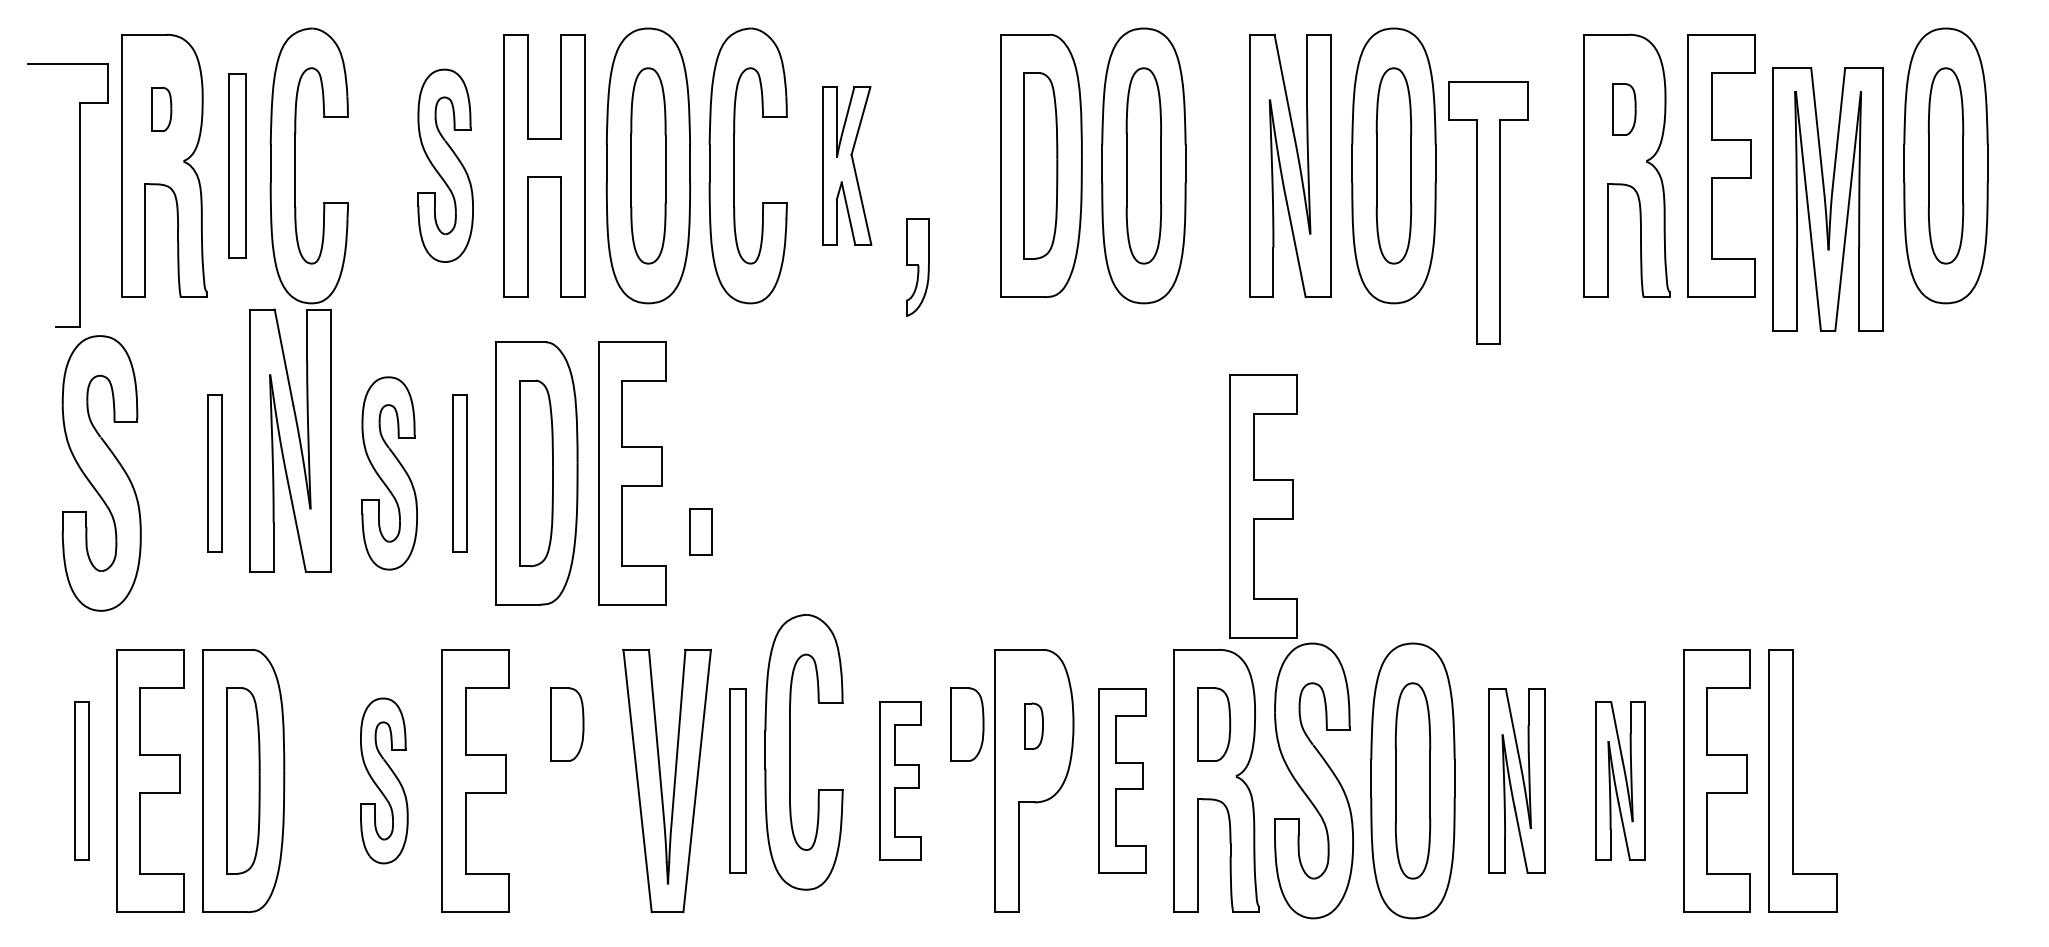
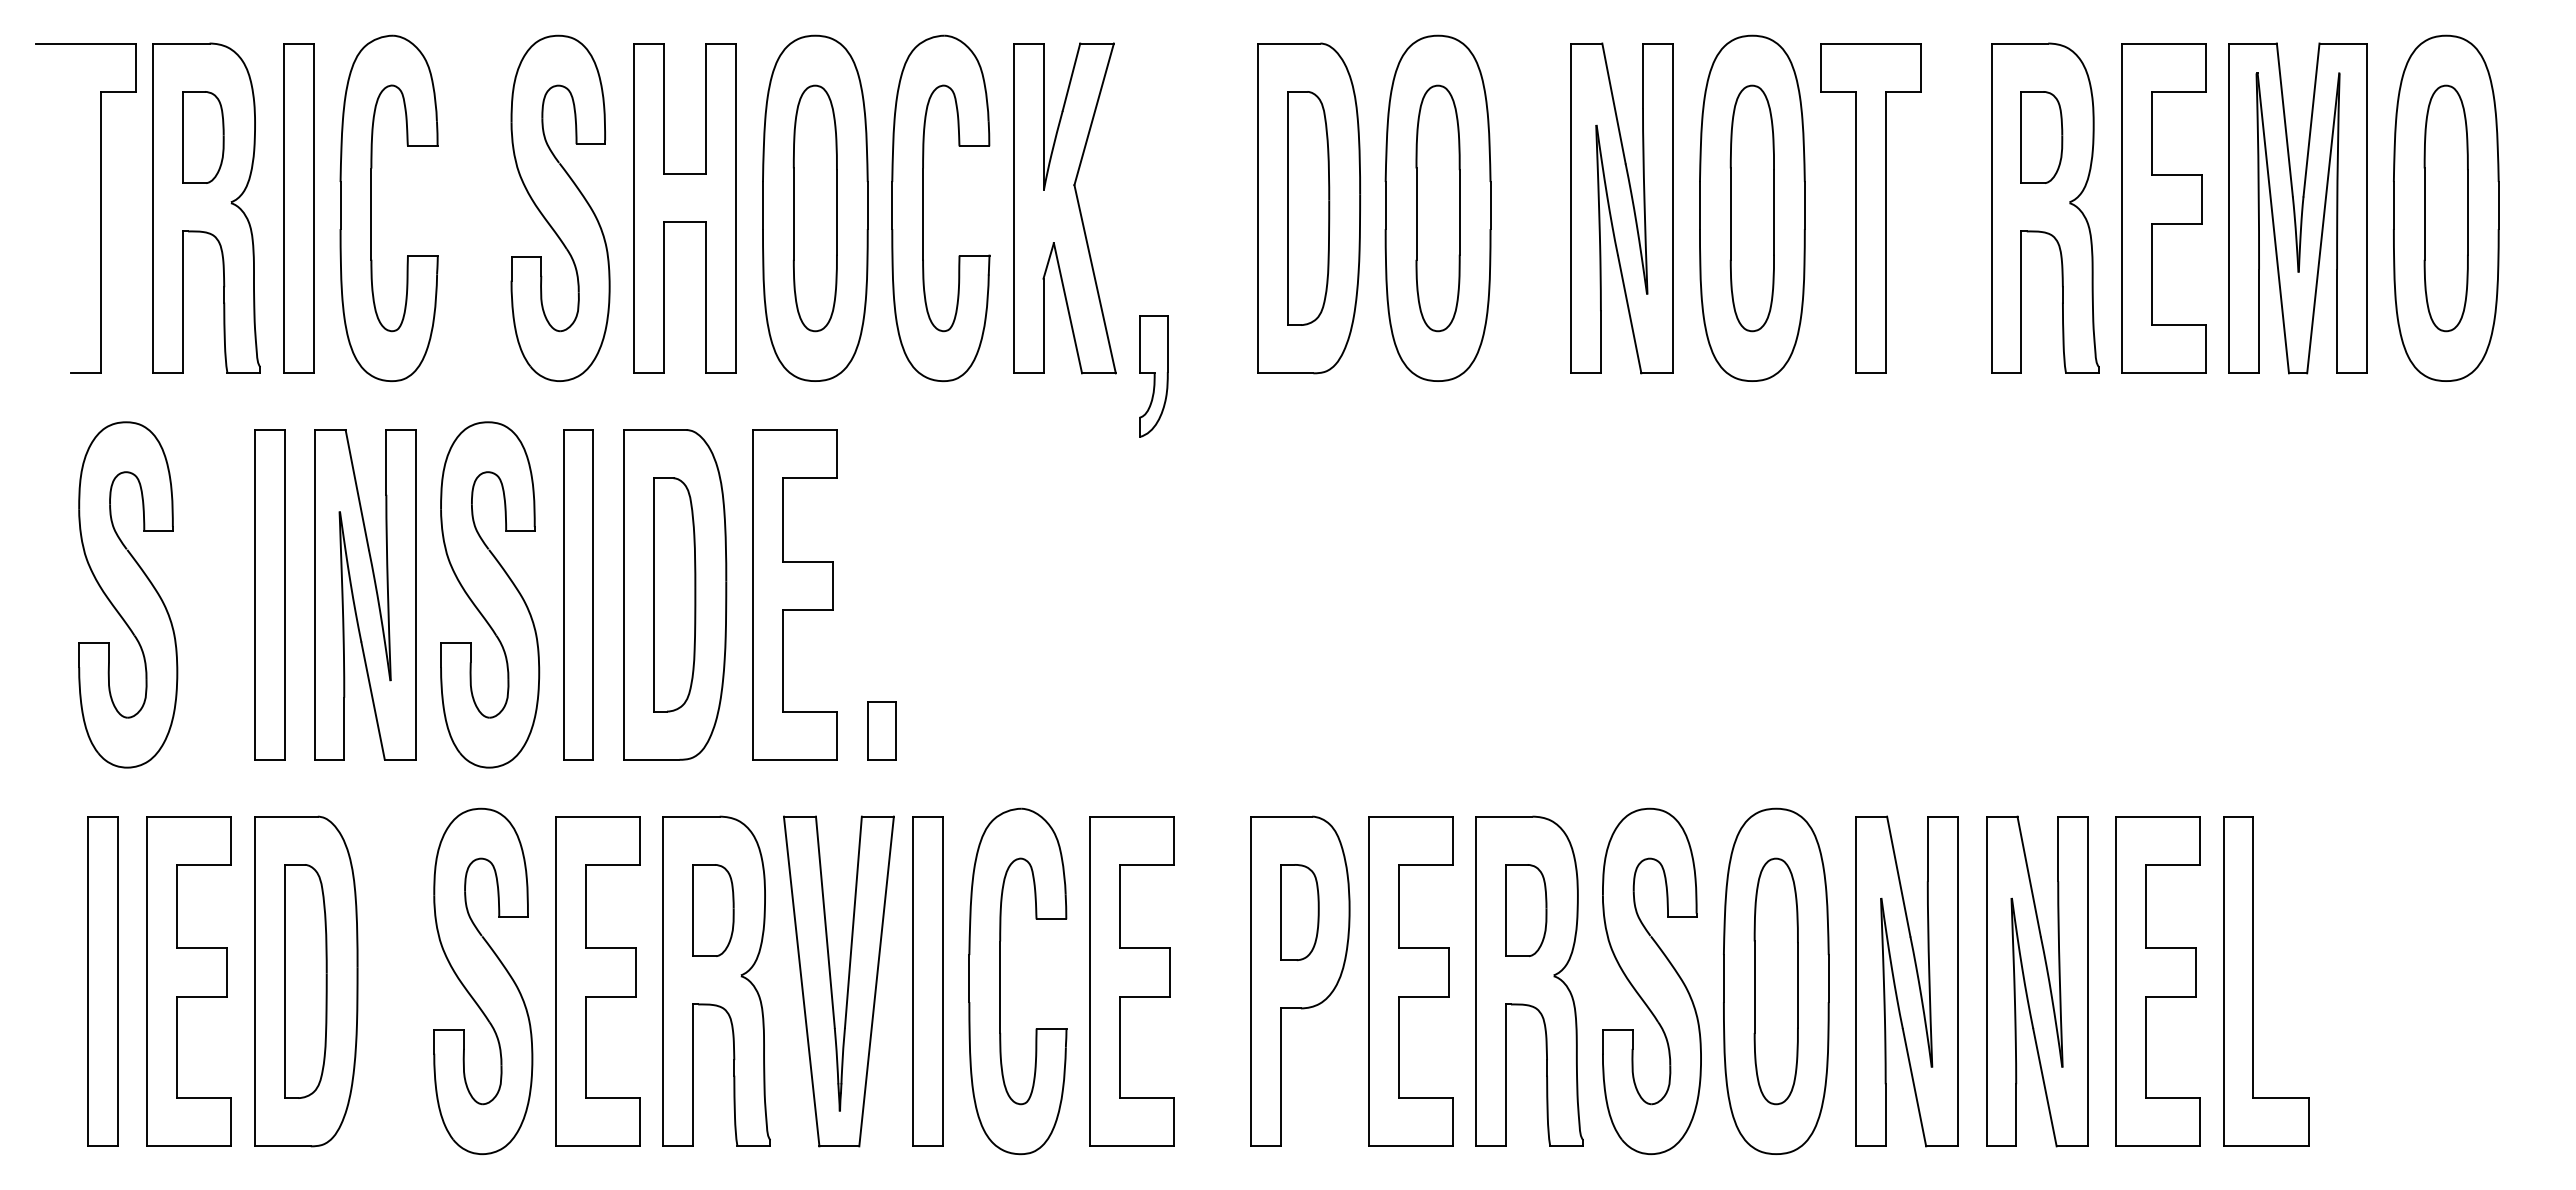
part: (161, 109) -> (203, 137), size x1.67
part: (1623, 109) -> (2041, 137), size x1.43
part: (445, 165) -> (560, 207), size x1.43
part: (237, 166) -> (298, 208), size x1.43
part: (846, 166) -> (1064, 208), size x1.67
part: (79, 195) -> (100, 208), moved
part: (1827, 199) -> (2297, 208), moved
part: (1487, 212) -> (1870, 208), moved
part: (917, 267) -> (1153, 376), moved
part: (290, 440) -> (365, 594), moved
part: (214, 473) -> (269, 594), size x1.67
part: (390, 473) -> (490, 594), size x1.43
part: (460, 473) -> (578, 594), size x1.67
part: (1262, 506) -> (1587, 636), removed
part: (701, 531) -> (881, 730), moved
part: (967, 724) -> (1216, 910), removed
part: (1033, 726) -> (1299, 912), size x1.67
part: (790, 752) -> (1000, 981), moved
part: (81, 780) -> (102, 981), size x1.67
part: (384, 780) -> (483, 981), size x1.67
part: (569, 780) -> (716, 980), added
part: (737, 780) -> (927, 981), size x1.43
part: (899, 780) -> (1131, 981), size x1.67
part: (1121, 780) -> (1410, 981), size x1.43
part: (1516, 780) -> (1906, 981), size x1.43
part: (1620, 780) -> (2037, 981), size x1.67

